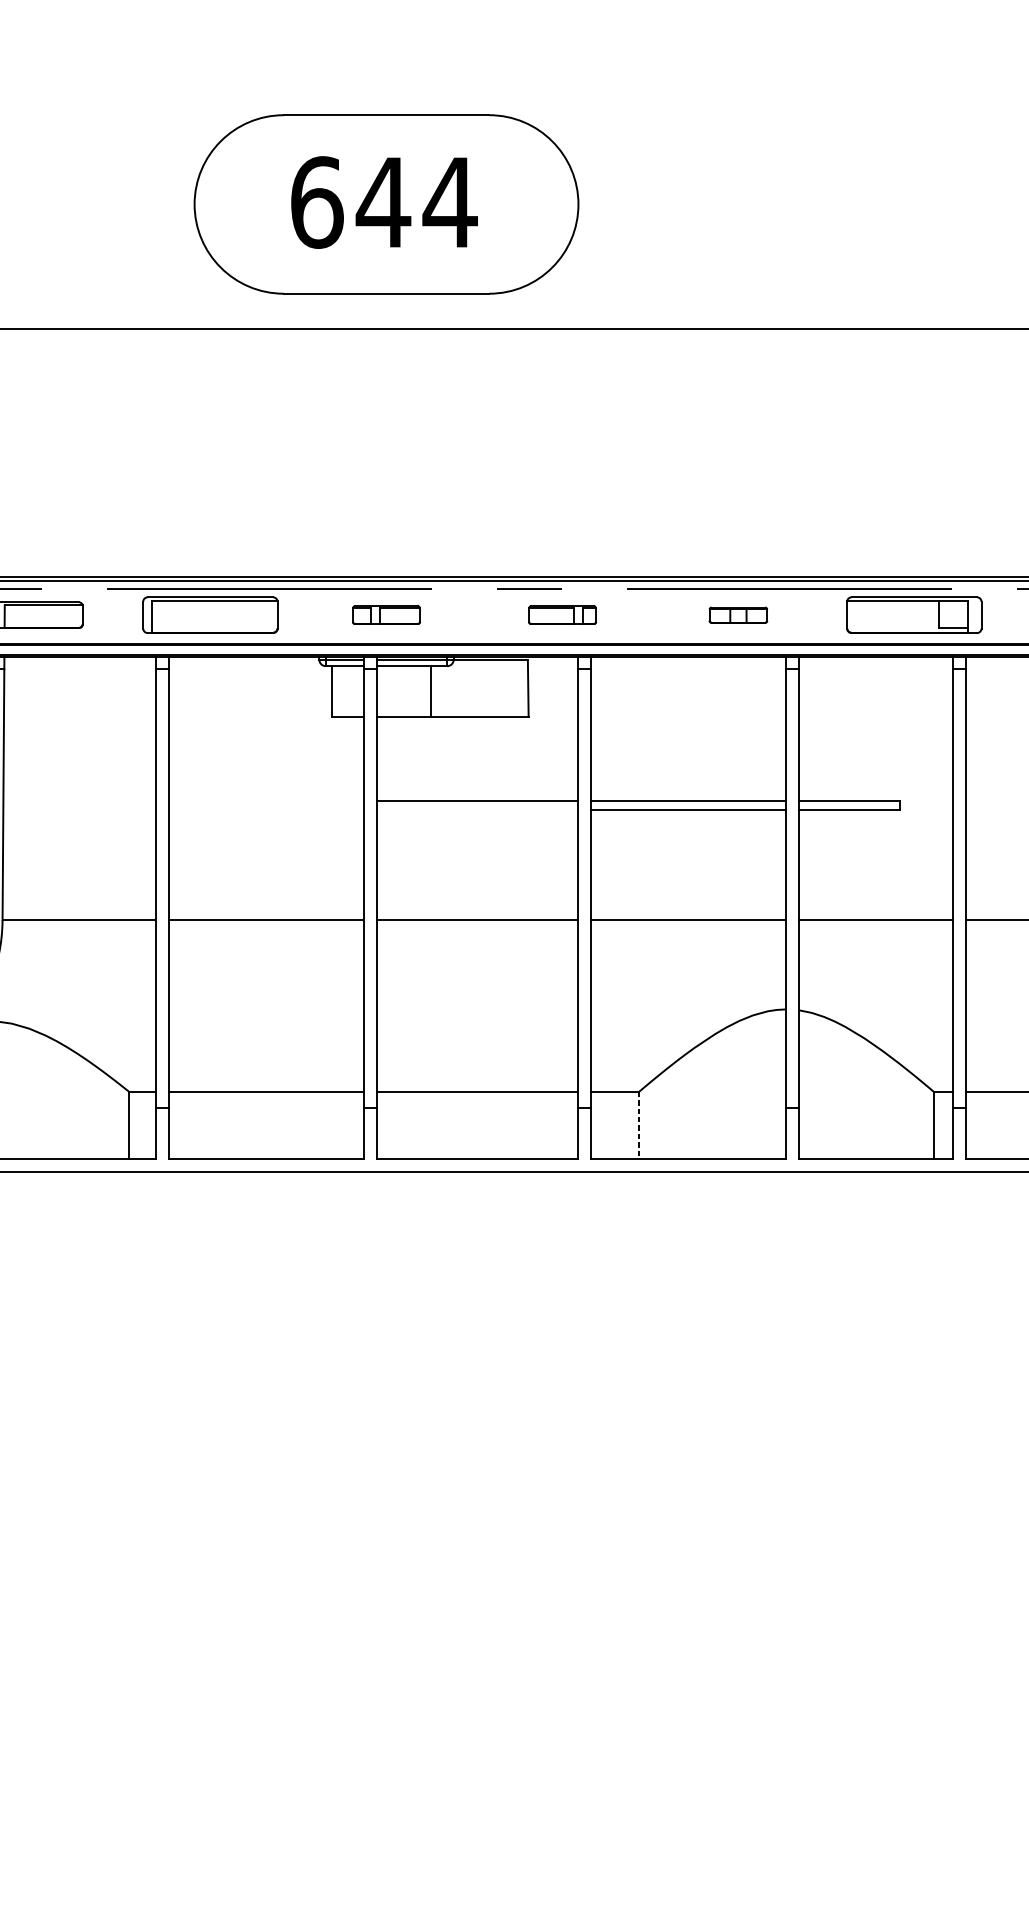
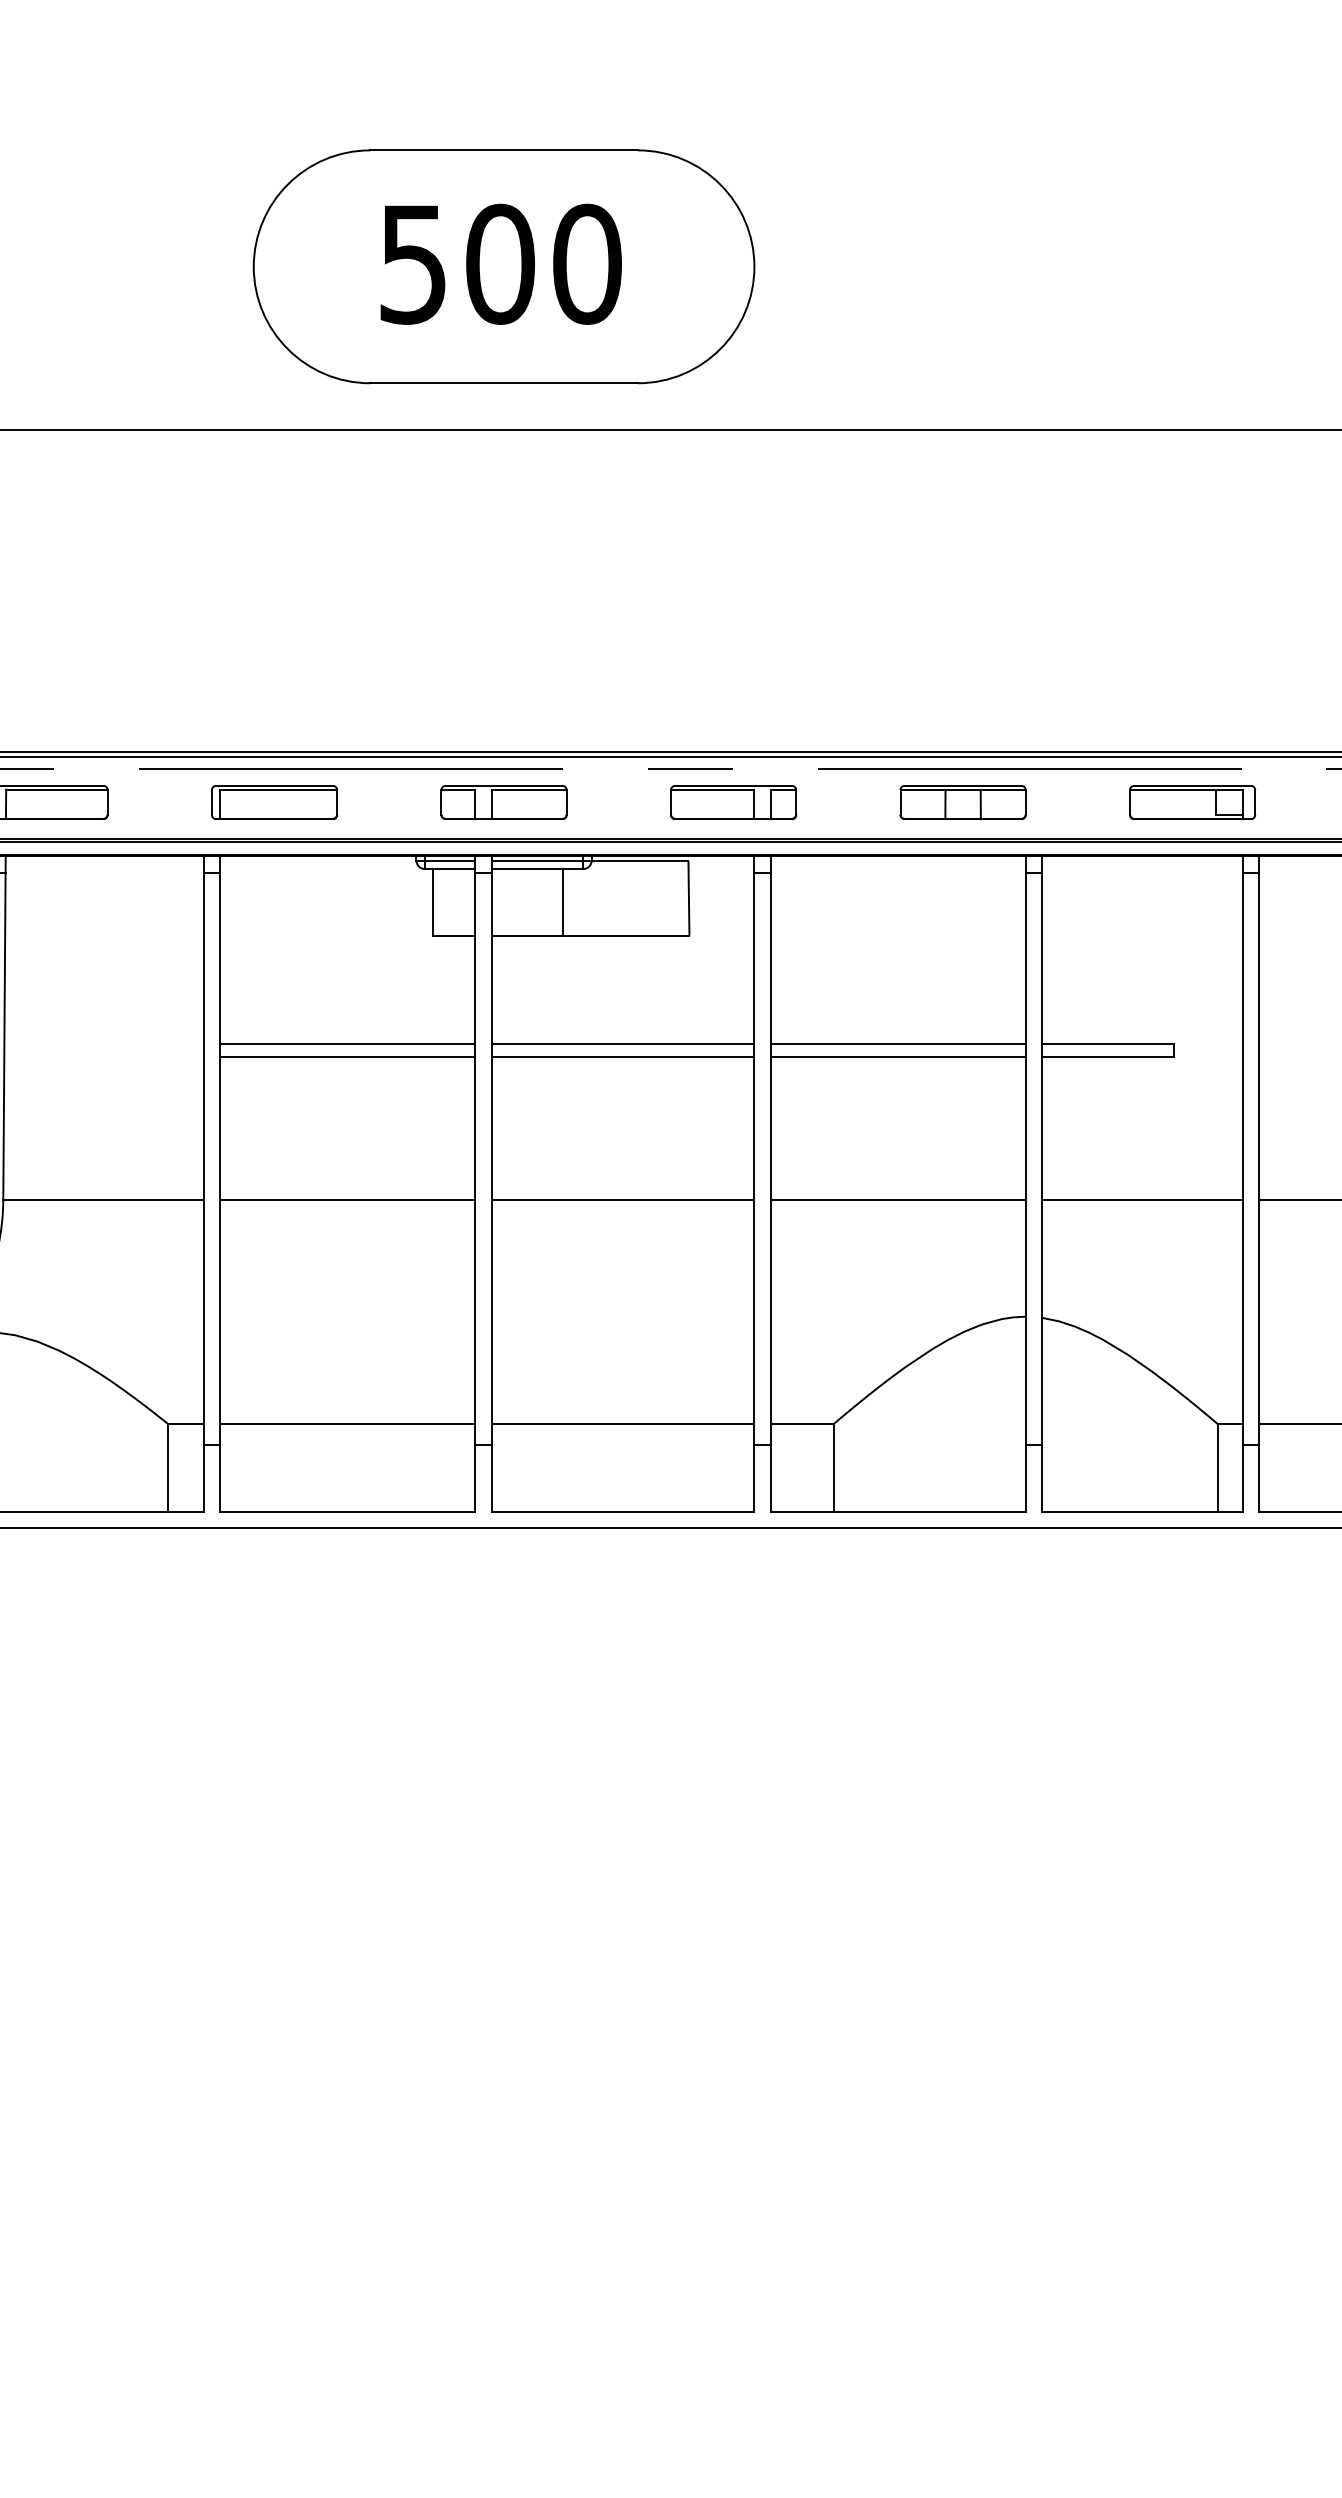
text: (384, 201) -> (501, 263), 644 -> 500
part: (210, 615) -> (274, 802), size x0.71
part: (386, 615) -> (503, 802), size x1.43
part: (562, 615) -> (733, 802), size x1.43
part: (737, 615) -> (962, 802), size x1.67
part: (914, 615) -> (1192, 802), size x0.71
line: (266, 800) -> (347, 1044), added
line: (266, 809) -> (347, 1056), added
line: (477, 809) -> (622, 1056), added
line: (639, 1125) -> (833, 1467), dashed -> solid

